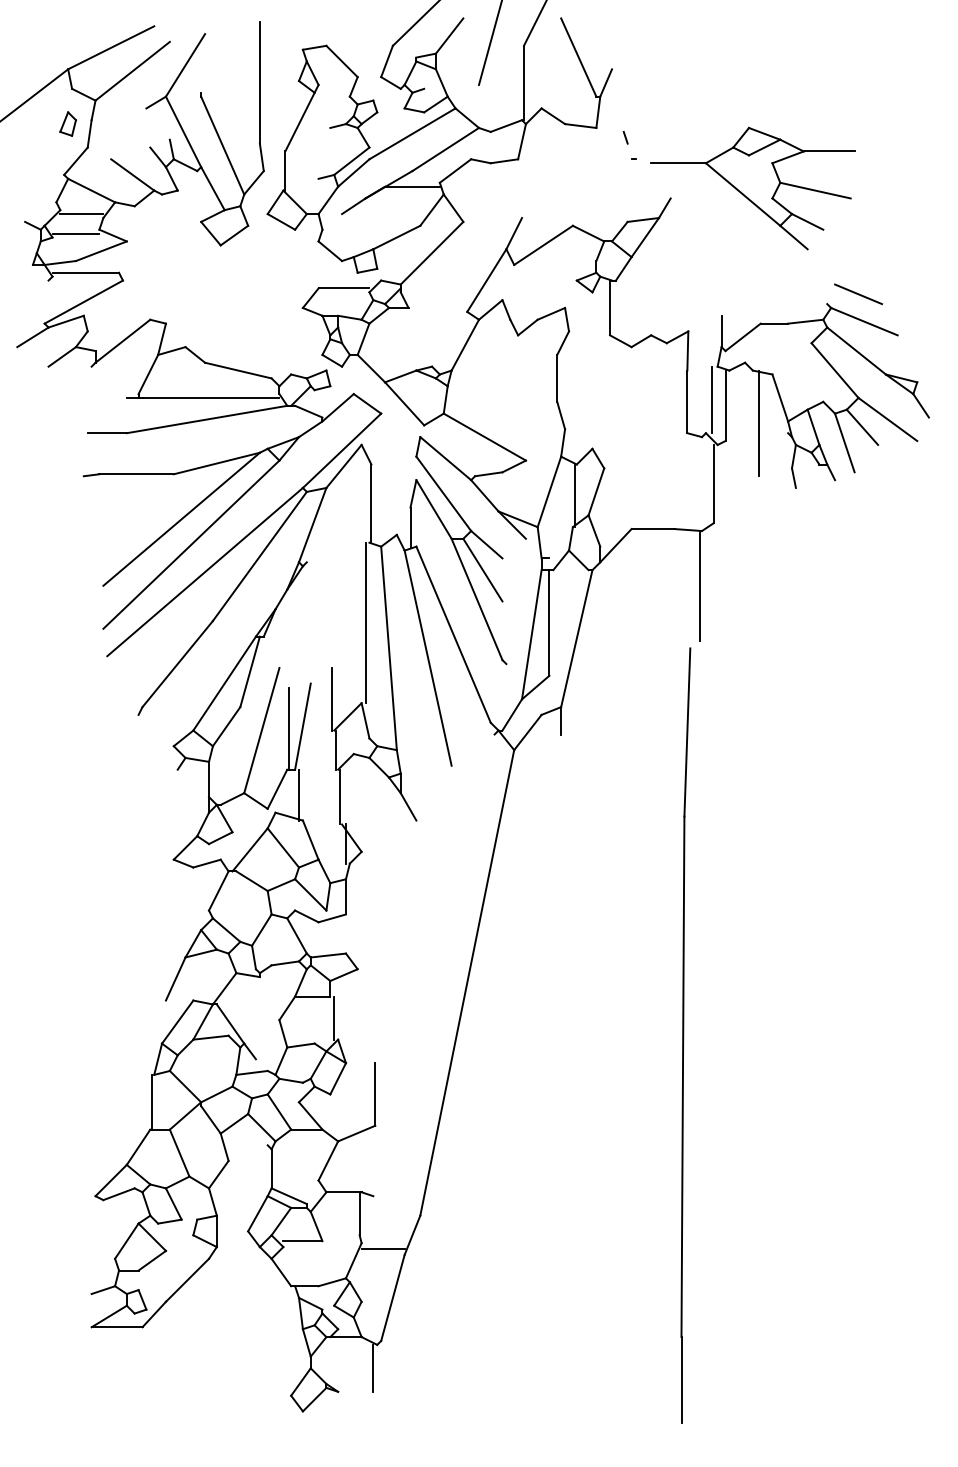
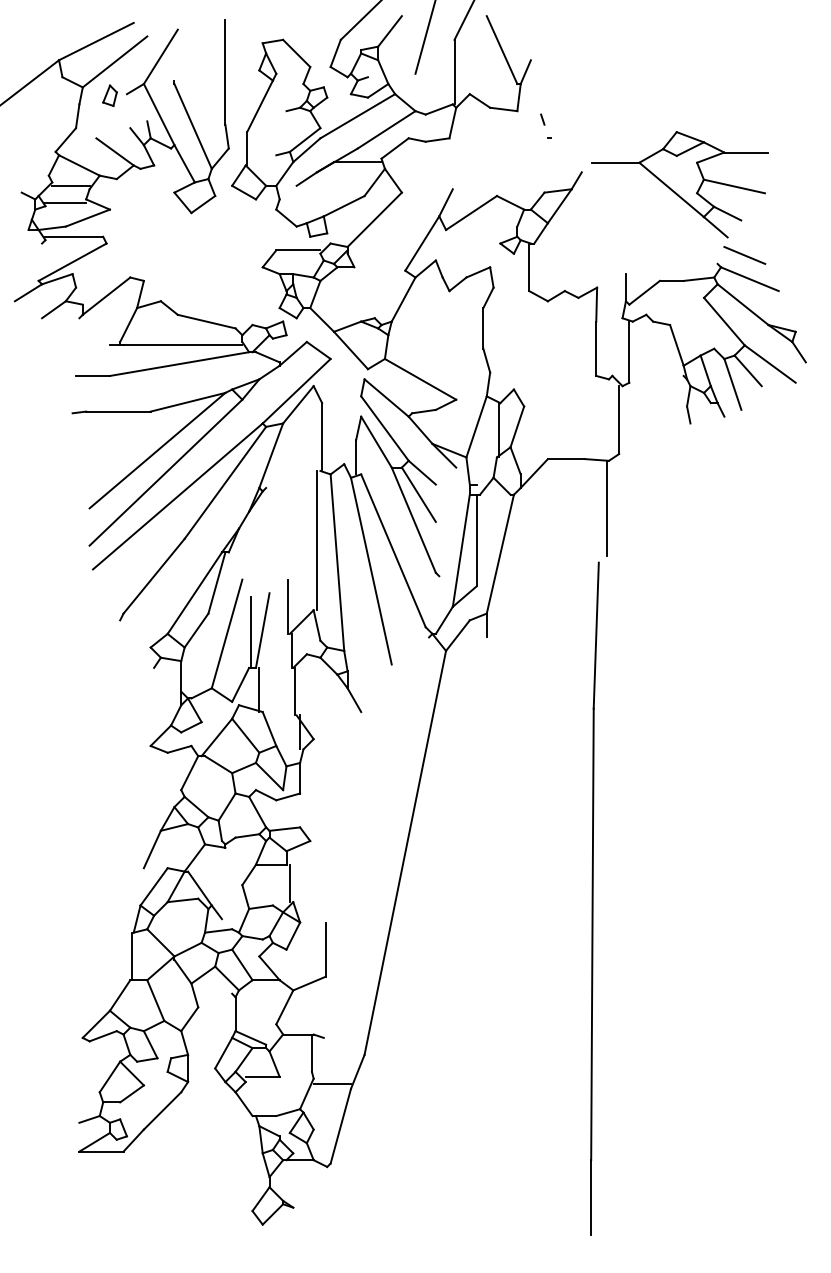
part: (67, 123) -> (109, 95), moved
part: (752, 188) -> (679, 184), moved
line: (711, 399) -> (617, 346), removed
line: (759, 423) -> (658, 367), removed
line: (372, 1367) -> (323, 1186), removed

